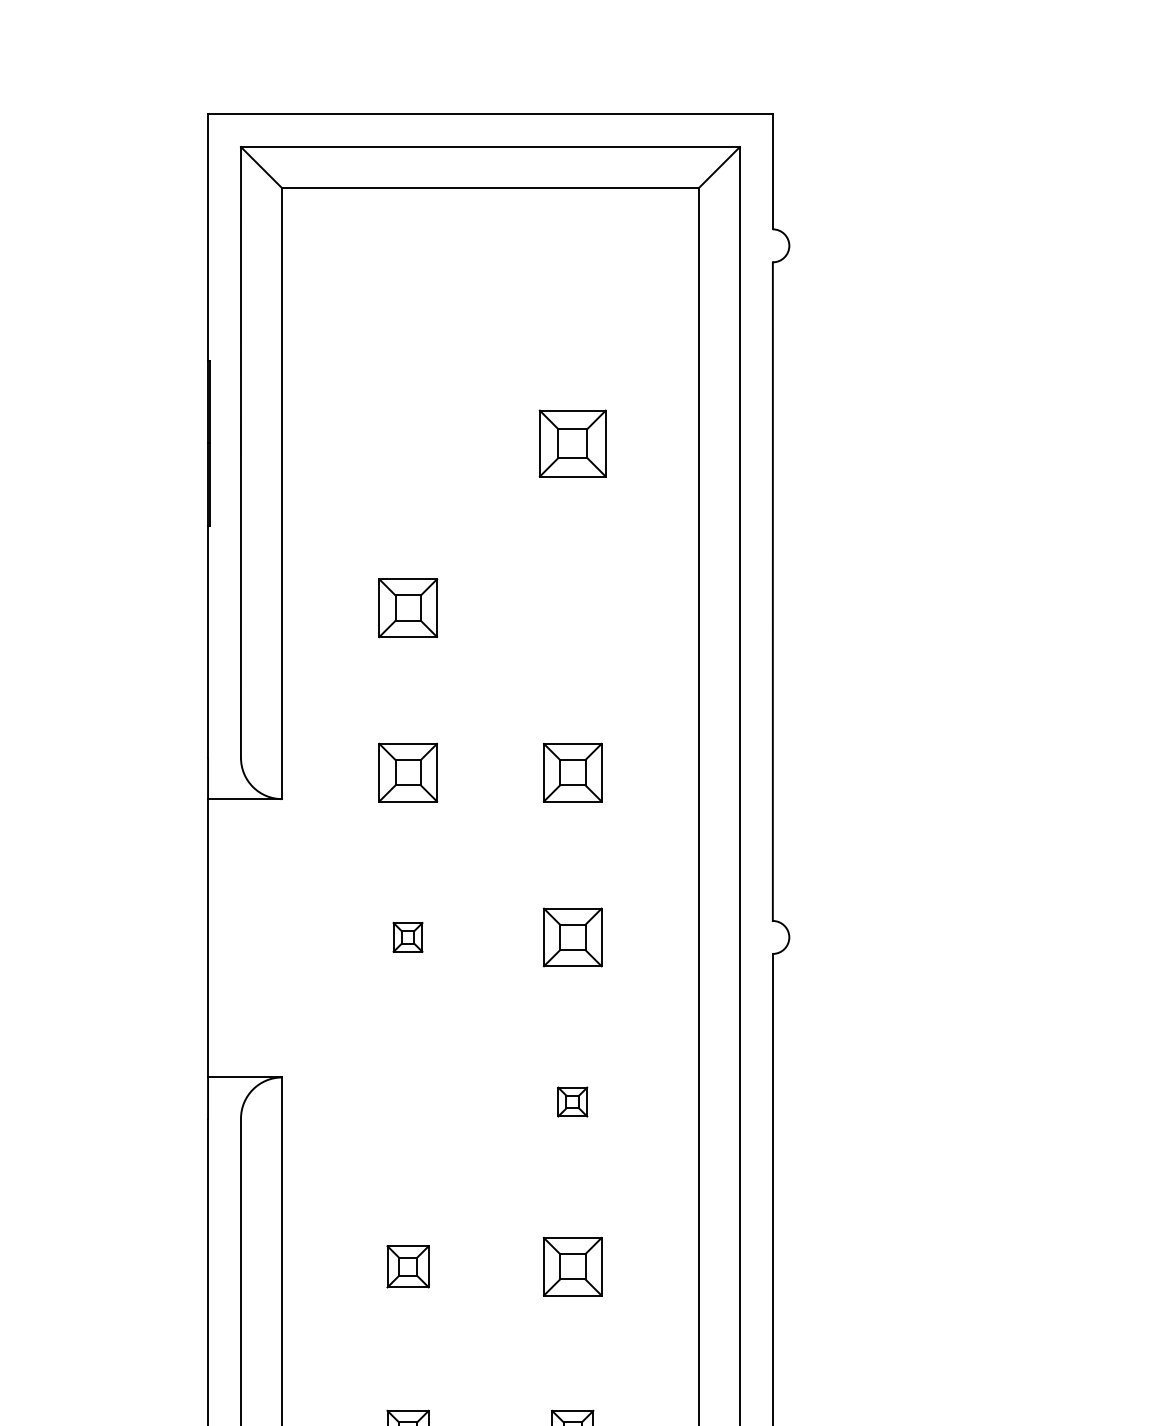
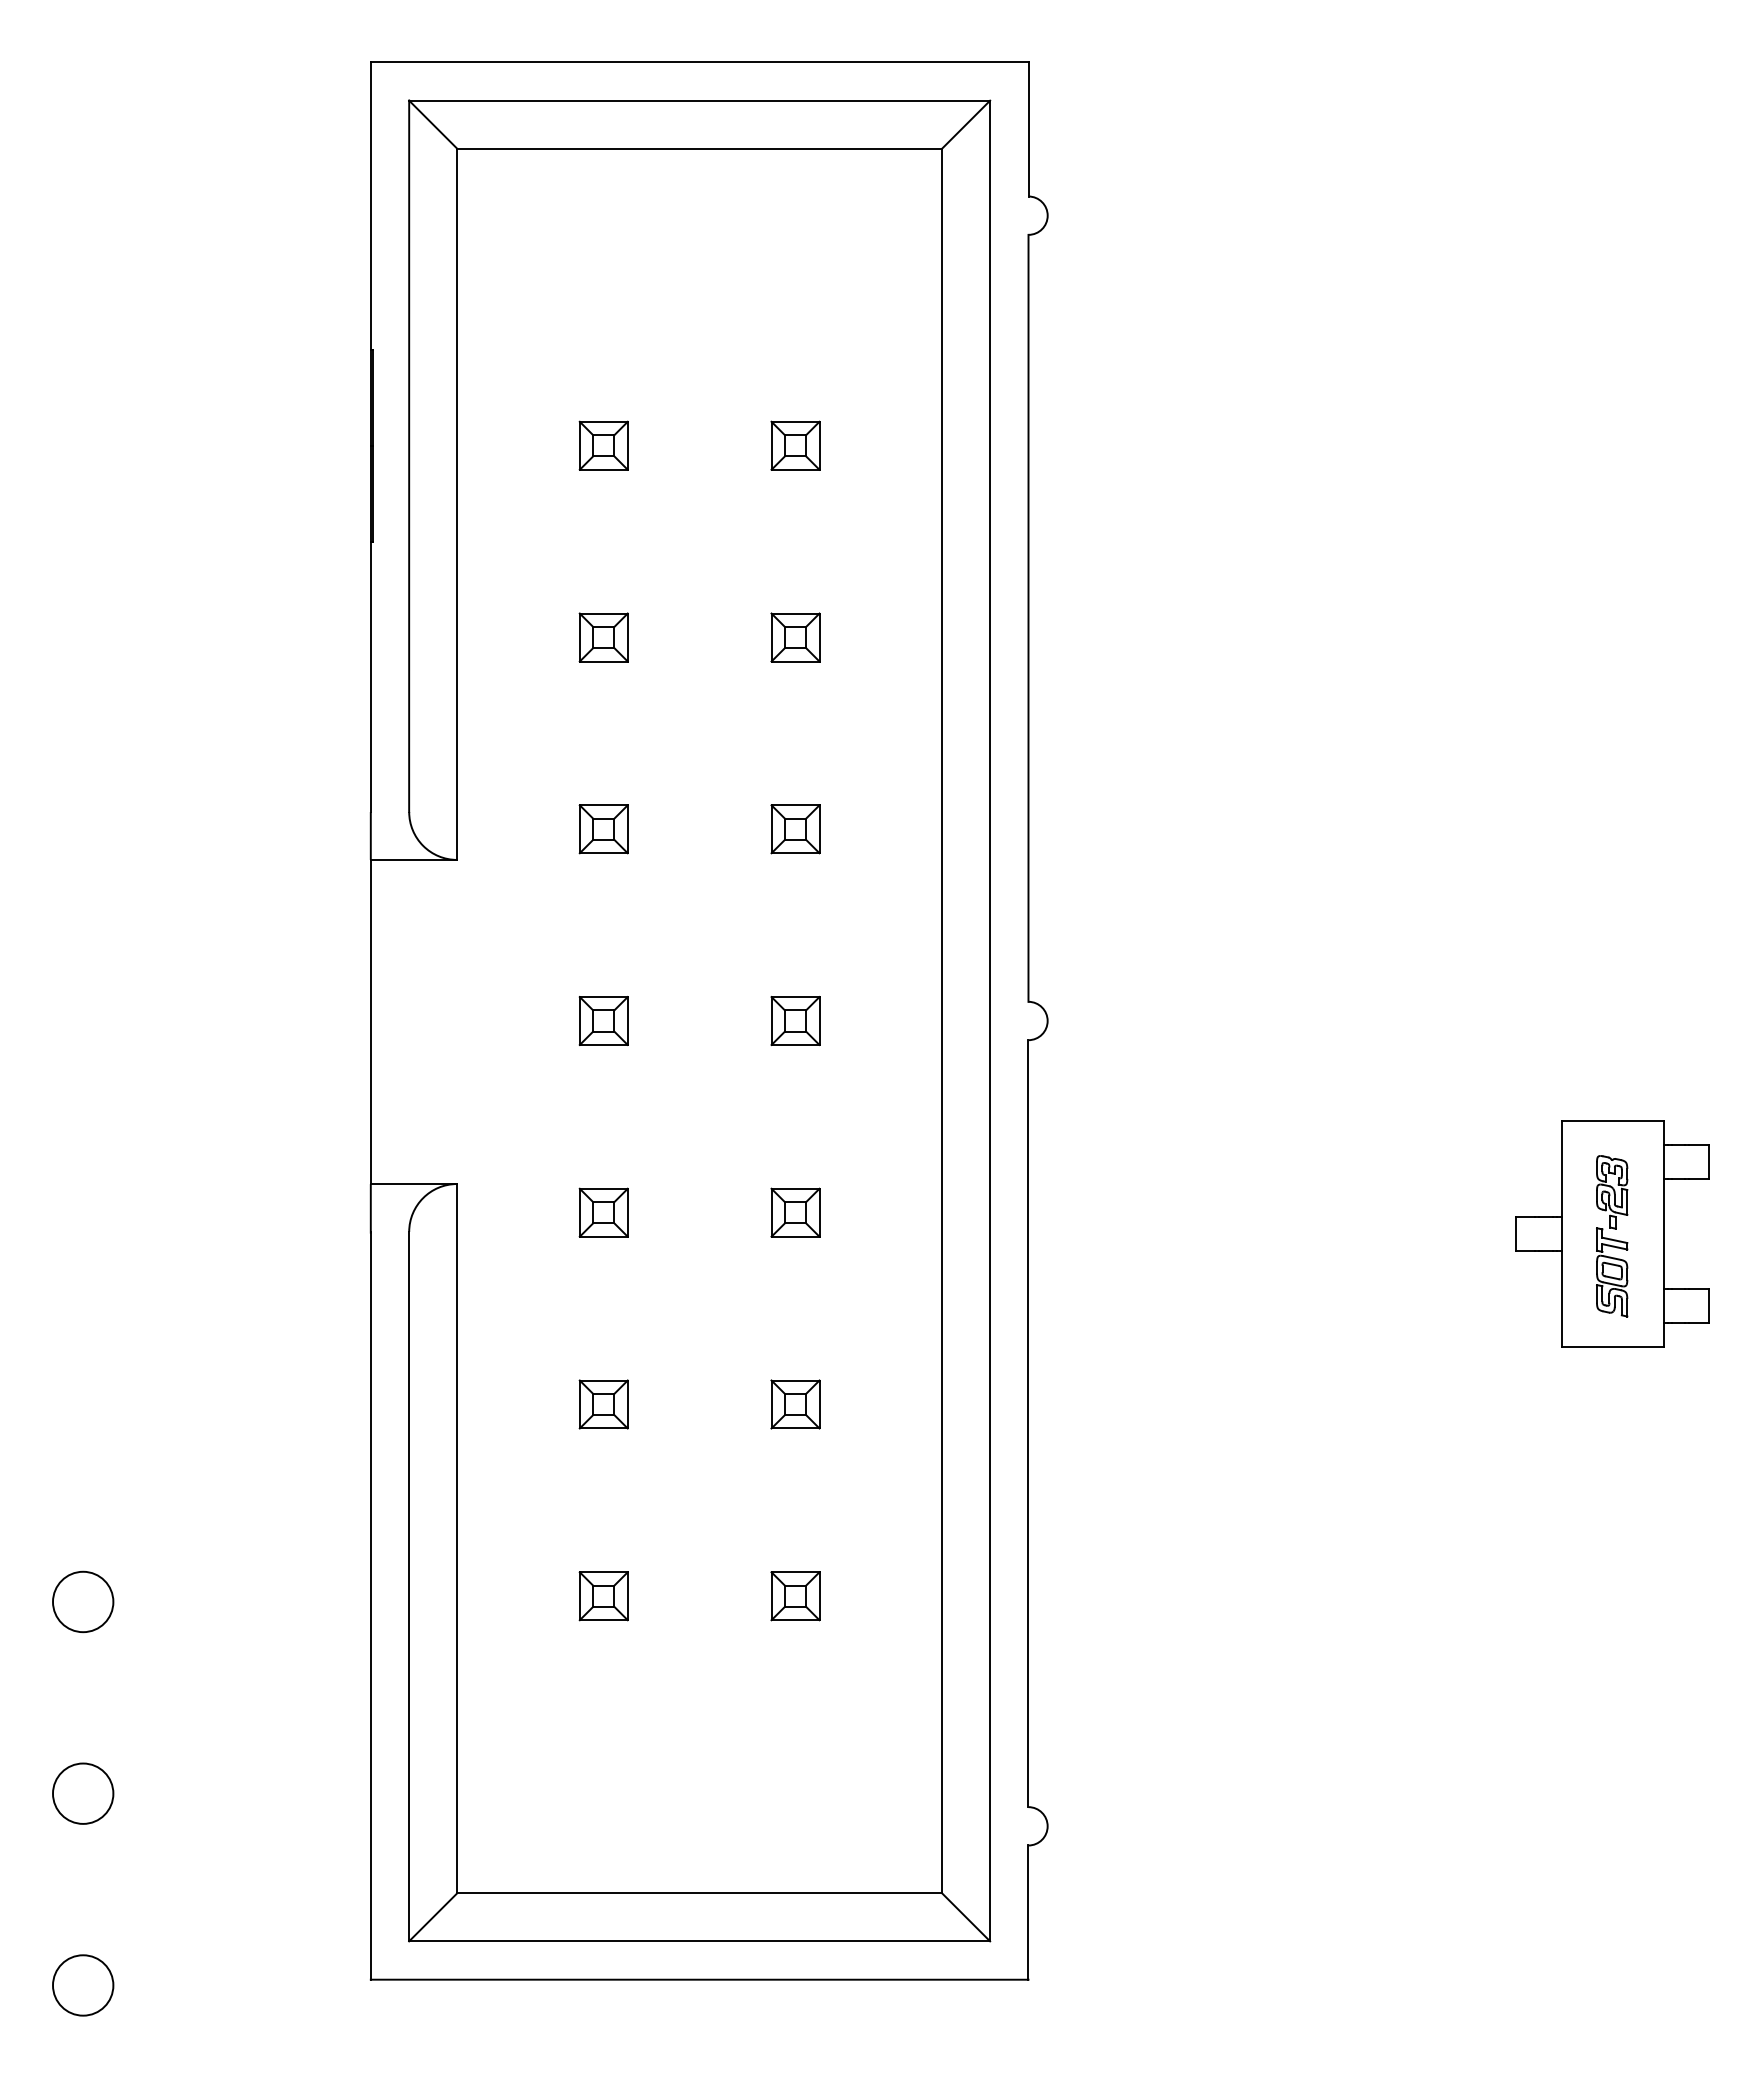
part: (407, 443) -> (603, 445), added
part: (572, 443) -> (795, 445), size x0.62
part: (407, 608) -> (603, 637), size x0.71
part: (572, 608) -> (795, 637), added
part: (407, 772) -> (603, 829), size x0.71
part: (572, 772) -> (795, 829), size x0.71
part: (407, 937) -> (603, 1020), size x1.43
part: (572, 937) -> (795, 1020), size x0.71
part: (407, 1101) -> (603, 1212), added
part: (572, 1101) -> (795, 1212), size x1.43
part: (572, 1266) -> (795, 1404), size x0.71

